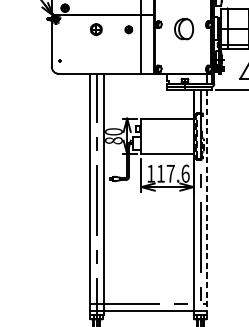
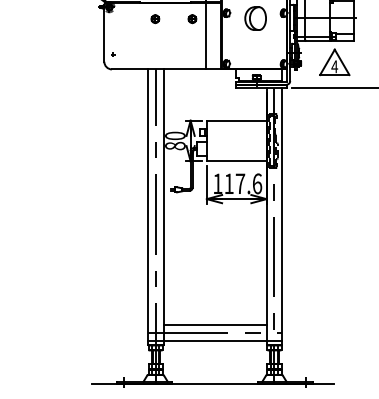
part: (96, 30) -> (155, 19), size x0.62
line: (207, 202) -> (282, 216), dashed -> solid
line: (148, 297) -> (214, 325), added

